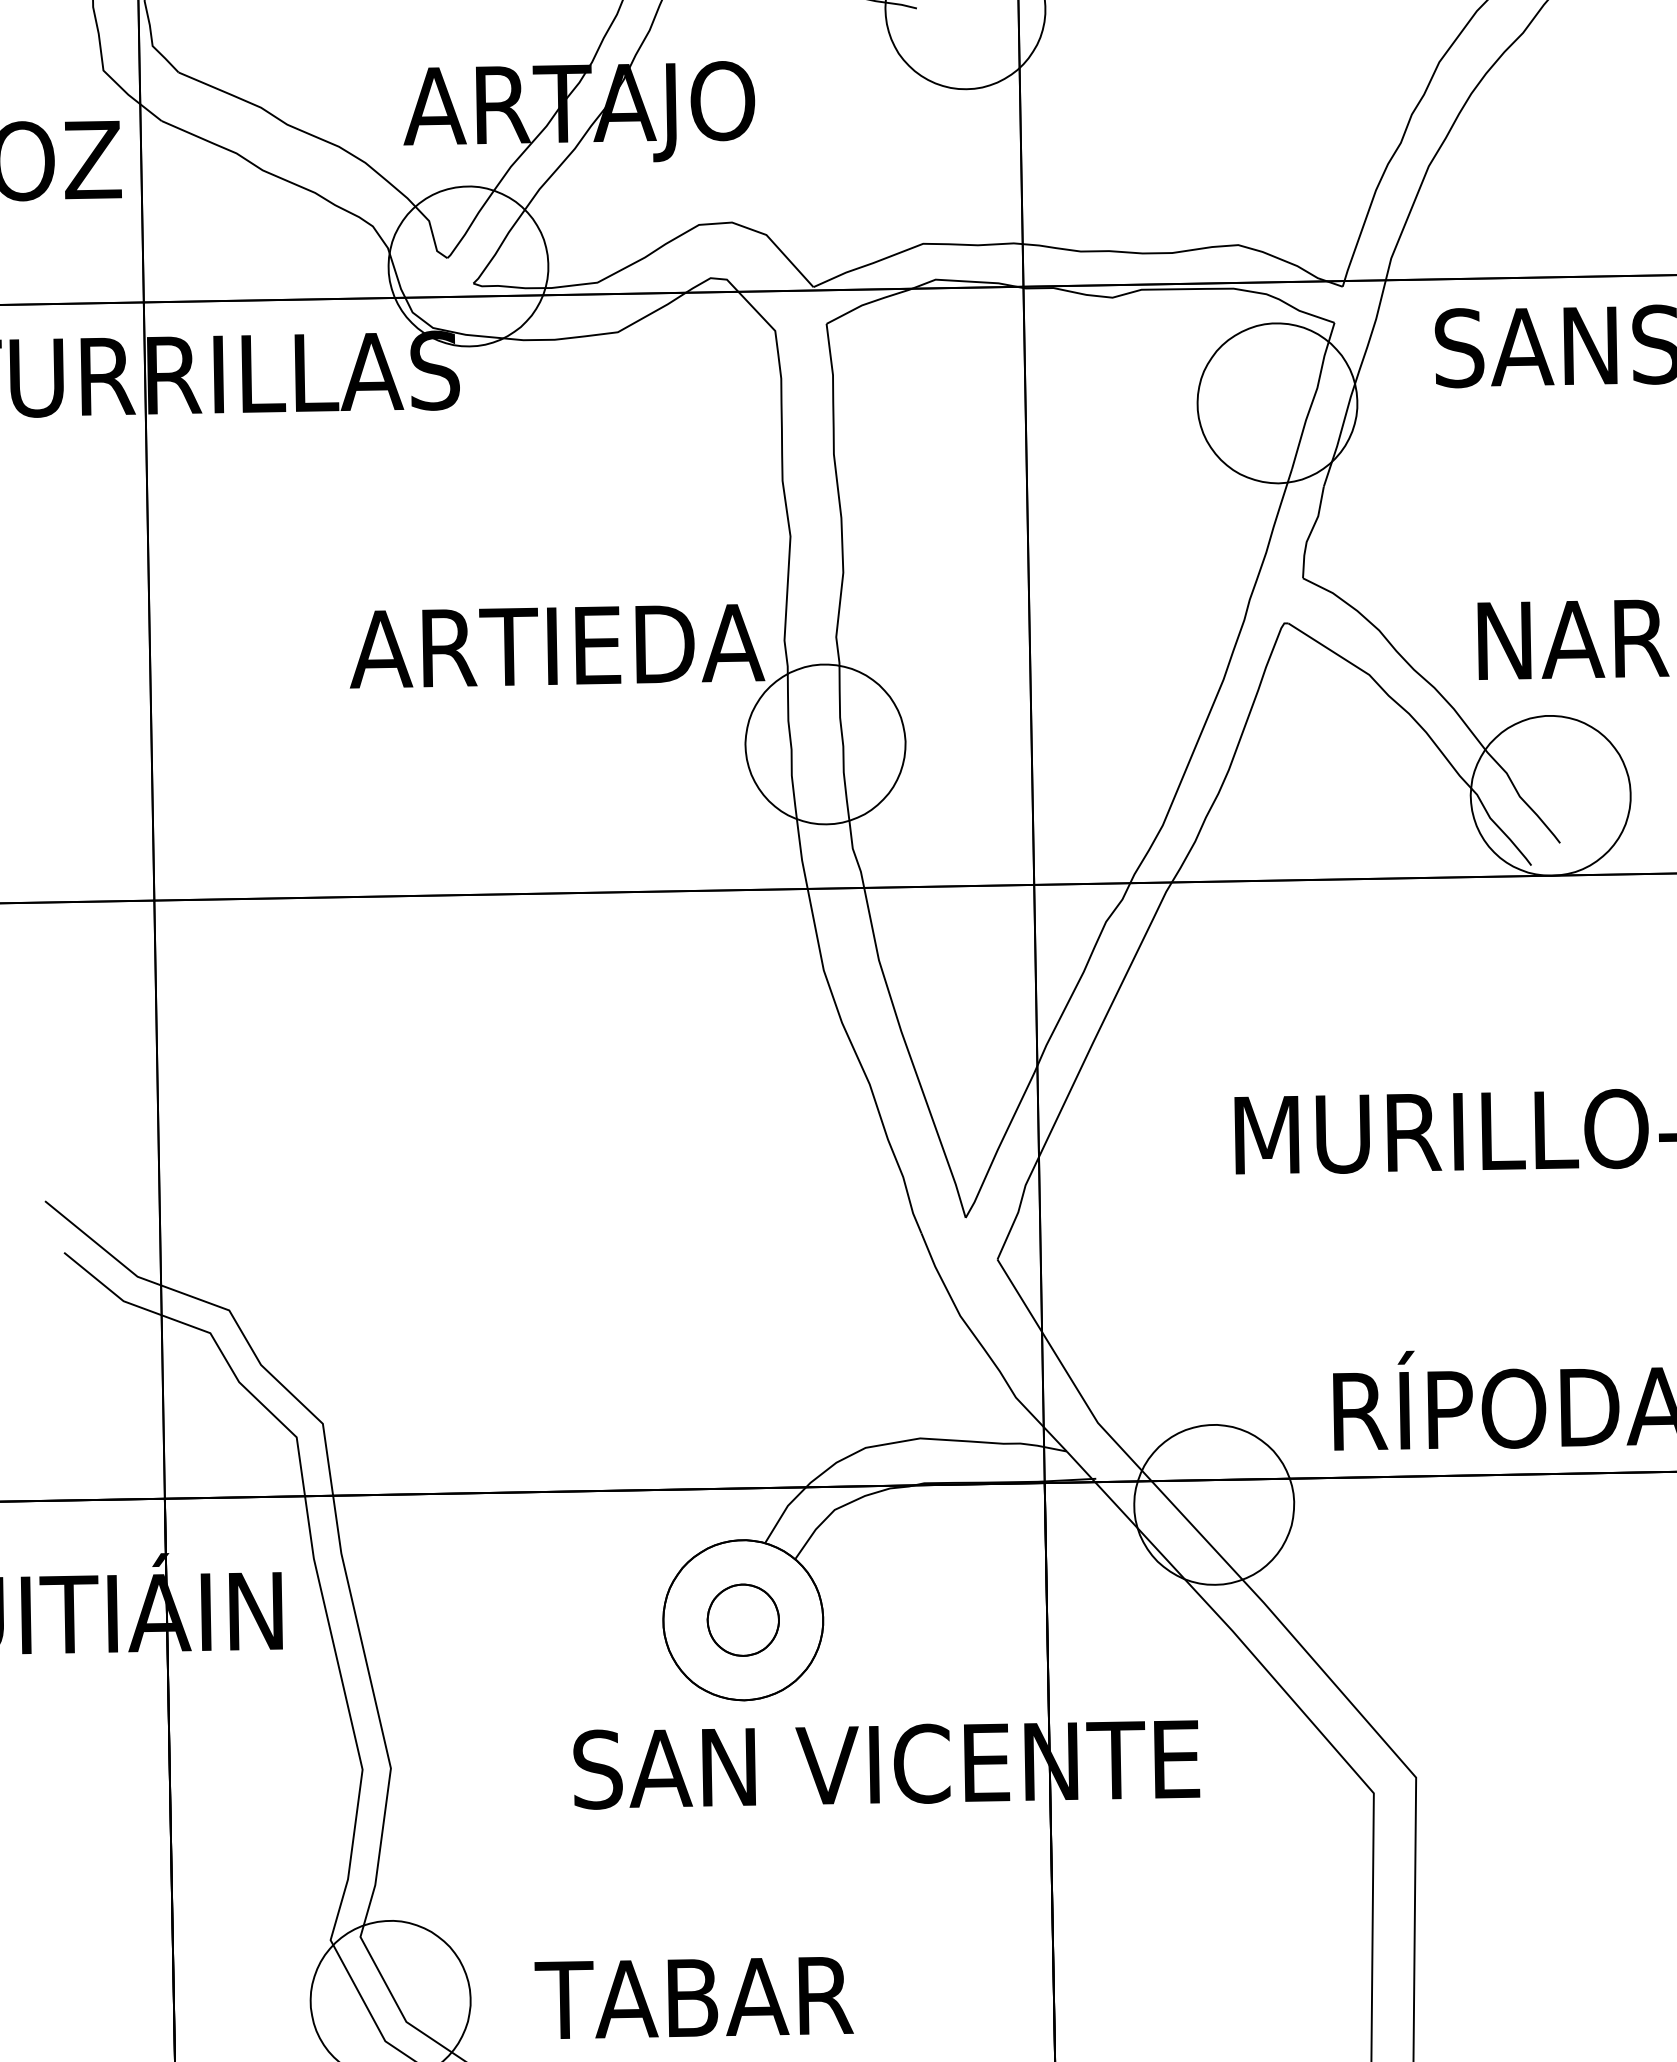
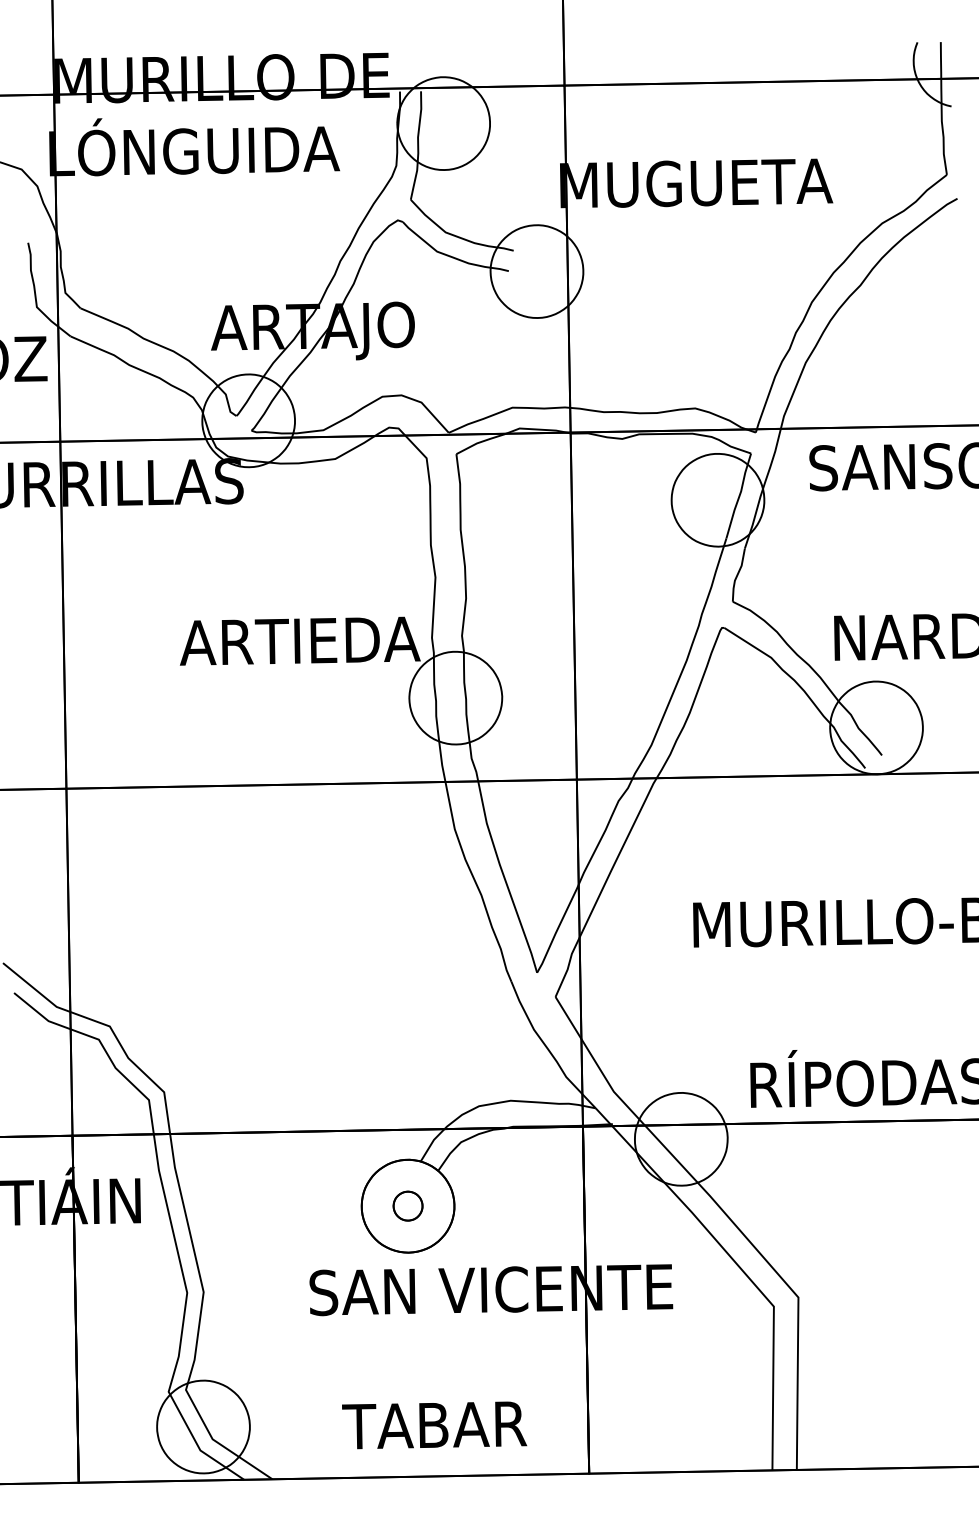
part: (742, 1618) -> (407, 1205), size x0.7
text: (694, 1998) -> (434, 1425), moved

